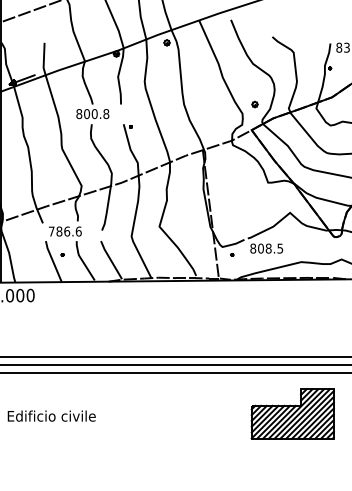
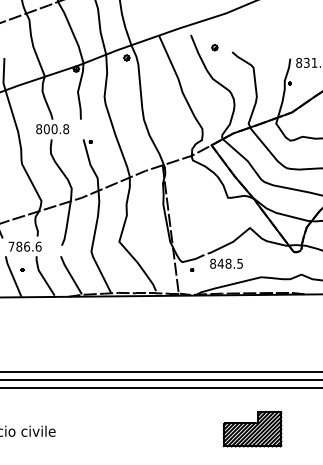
part: (254, 104) -> (214, 47), moved
text: (260, 248) -> (220, 263), 808.5 -> 848.5
part: (292, 413) -> (252, 428), size x0.7

